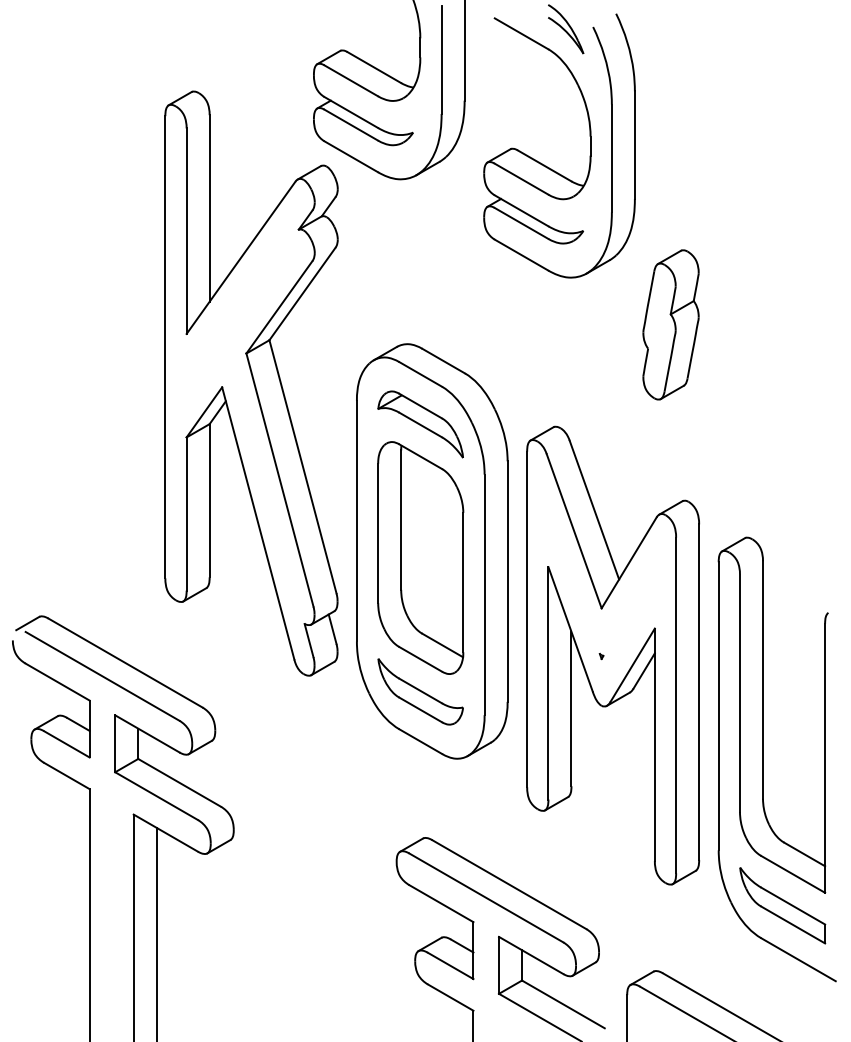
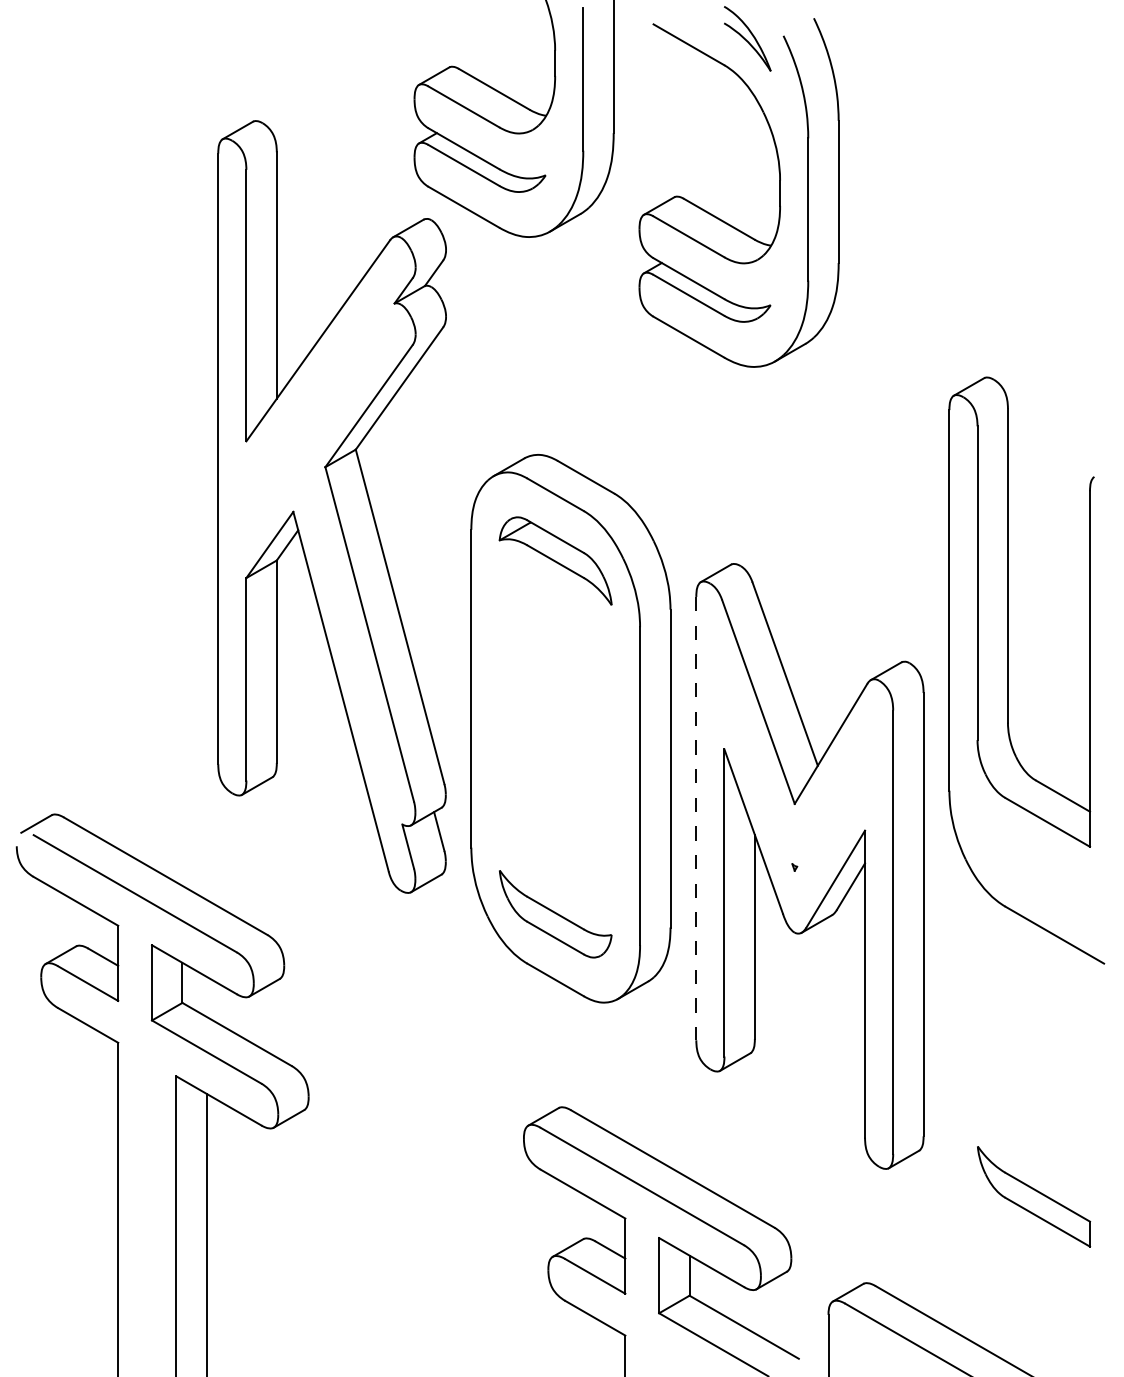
part: (670, 324) -> (885, 428), removed
part: (420, 557) -> (555, 736), removed
line: (527, 619) -> (696, 818), solid -> dashed
part: (763, 759) -> (1008, 670), moved

